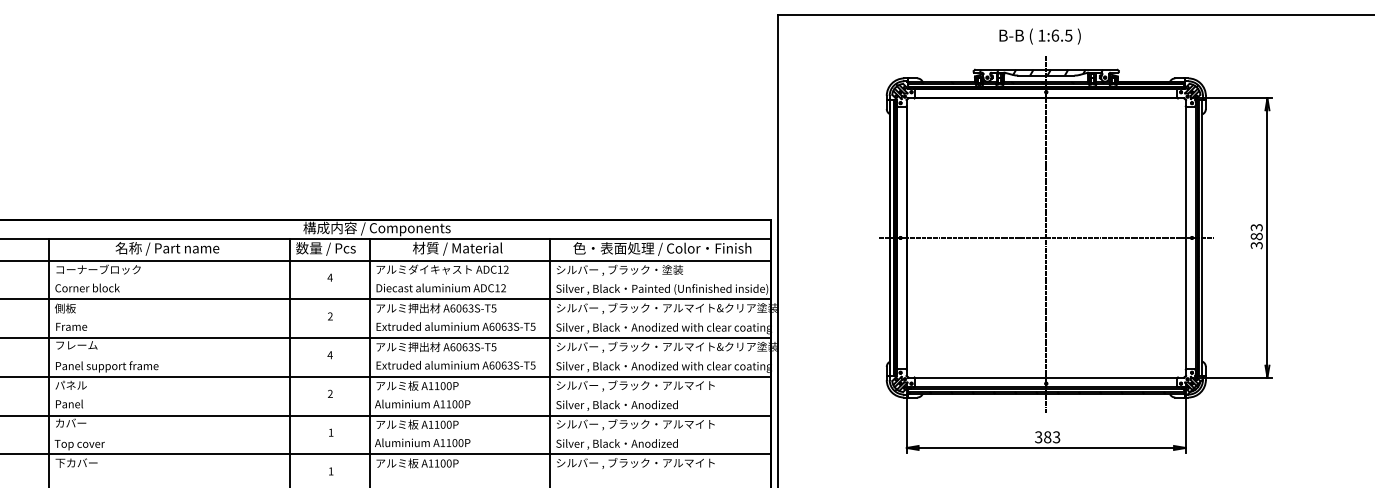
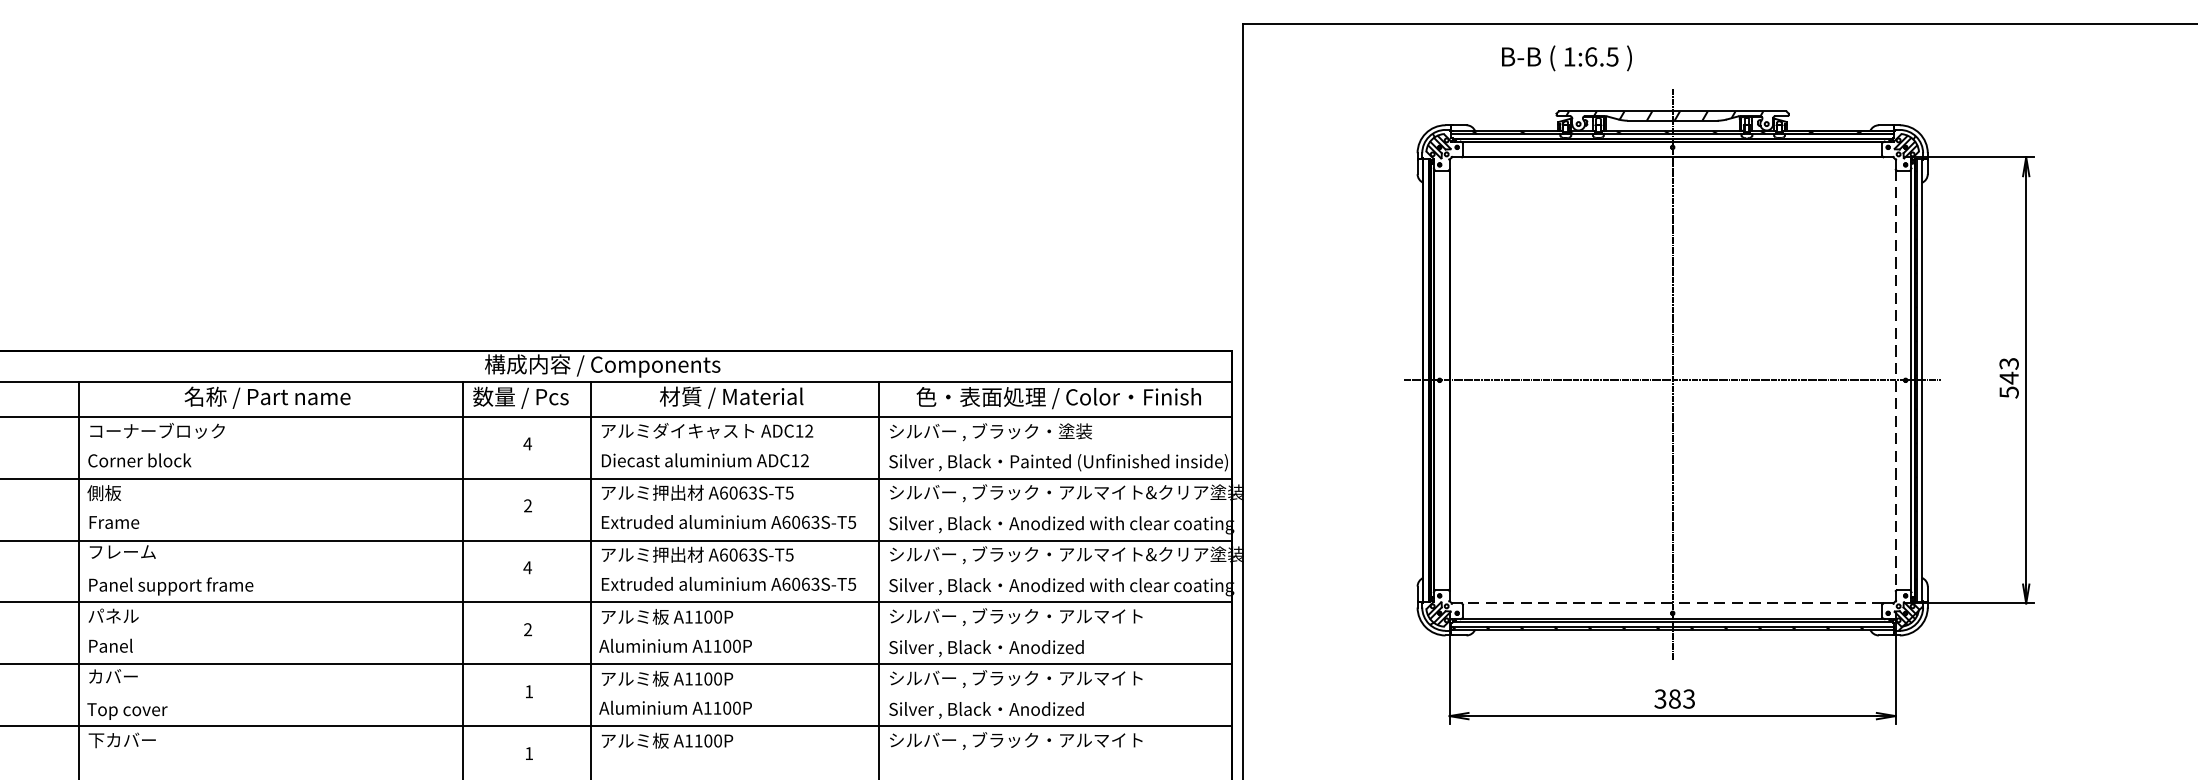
text: (1039, 36) -> (1565, 58), moved
line: (1185, 237) -> (1895, 379), solid -> dashed
text: (1256, 240) -> (2008, 384), 383 -> 543
line: (1046, 377) -> (1672, 603), solid -> dashed

